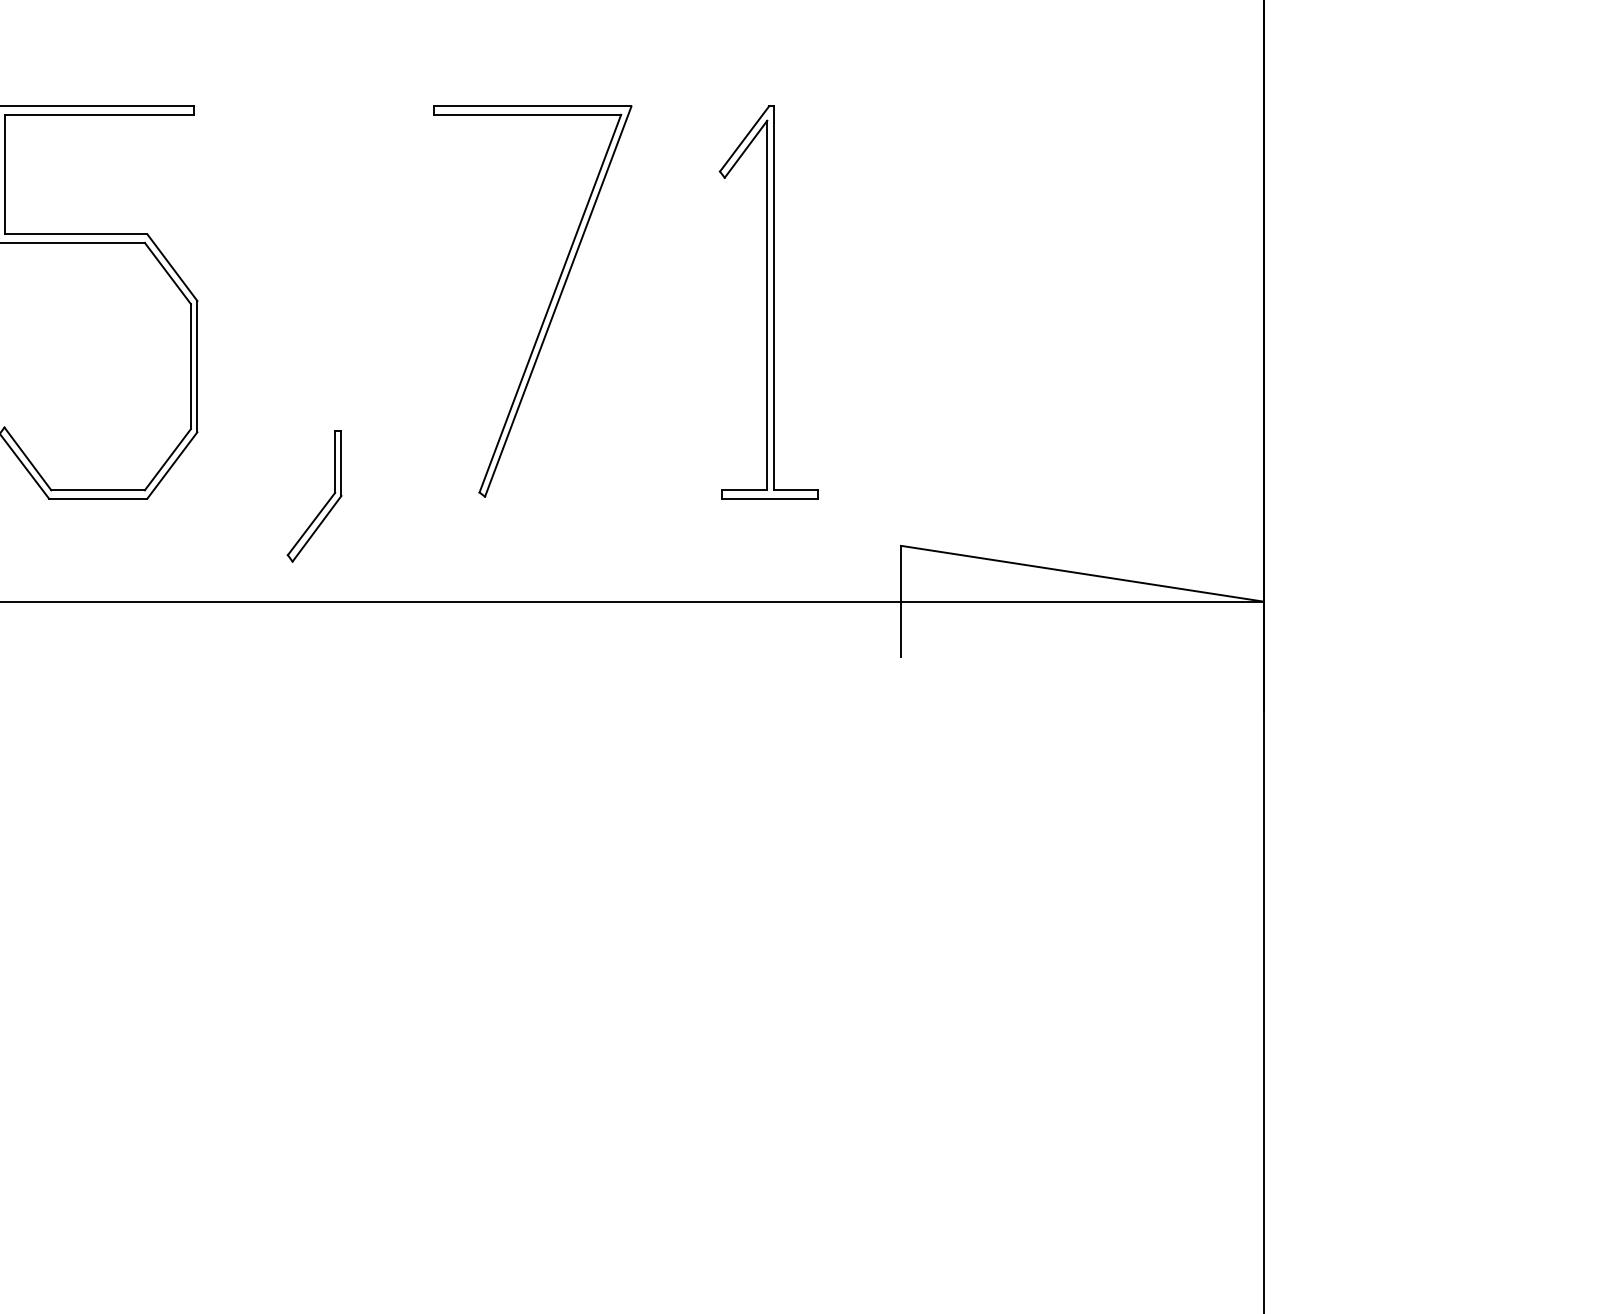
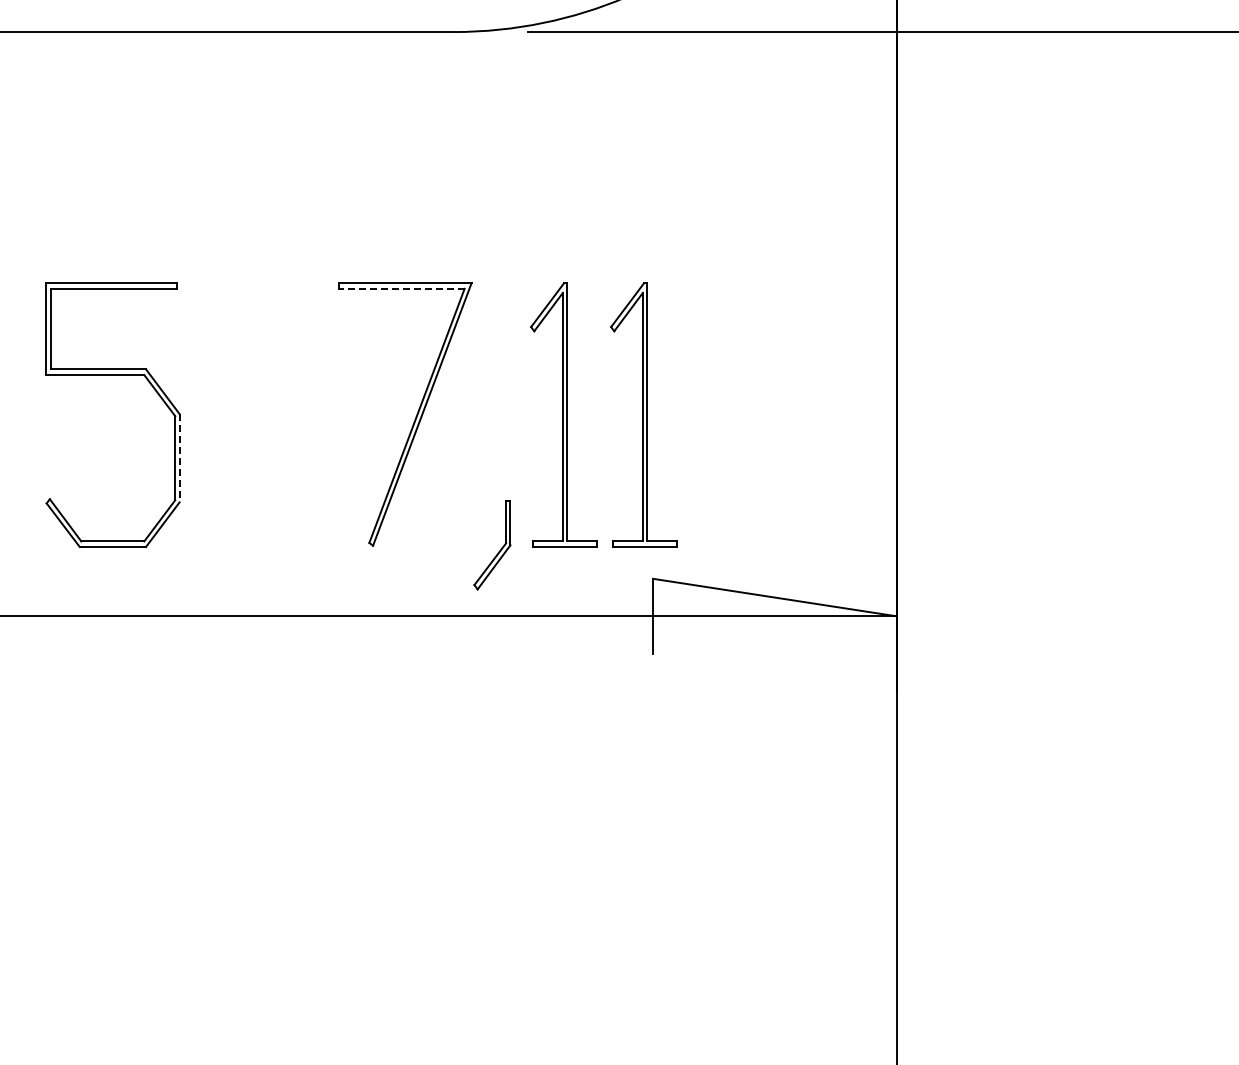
line: (527, 114) -> (401, 288), solid -> dashed
part: (887, 301) -> (643, 414), added
line: (197, 366) -> (179, 458), solid -> dashed
part: (323, 505) -> (498, 551), moved

